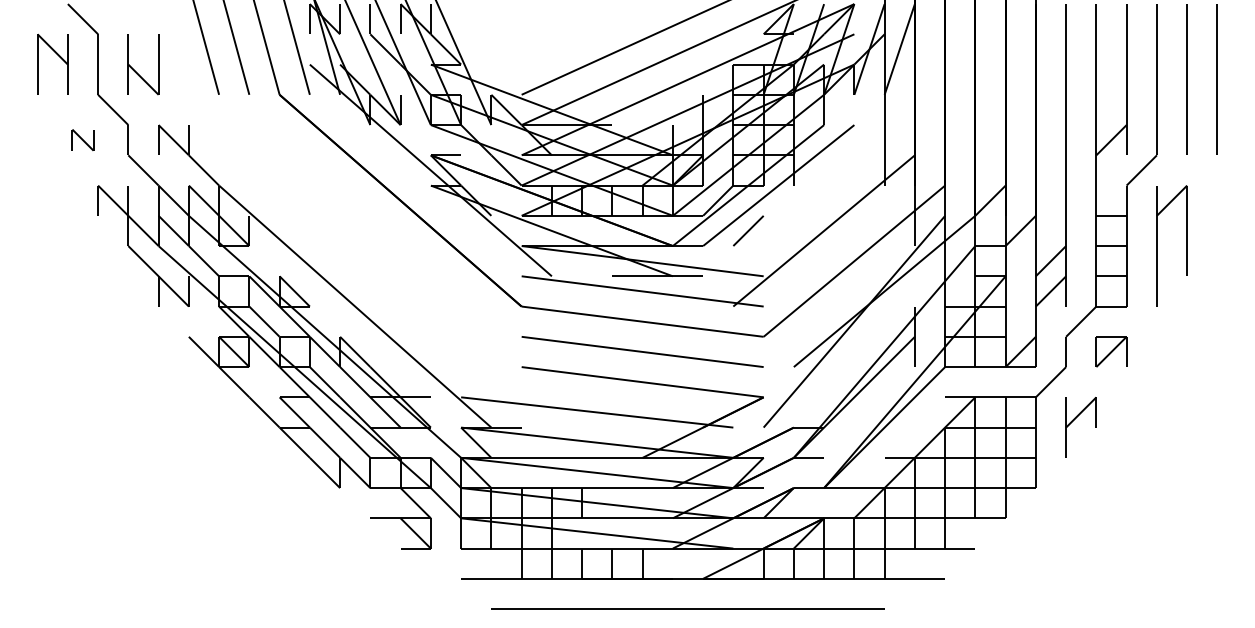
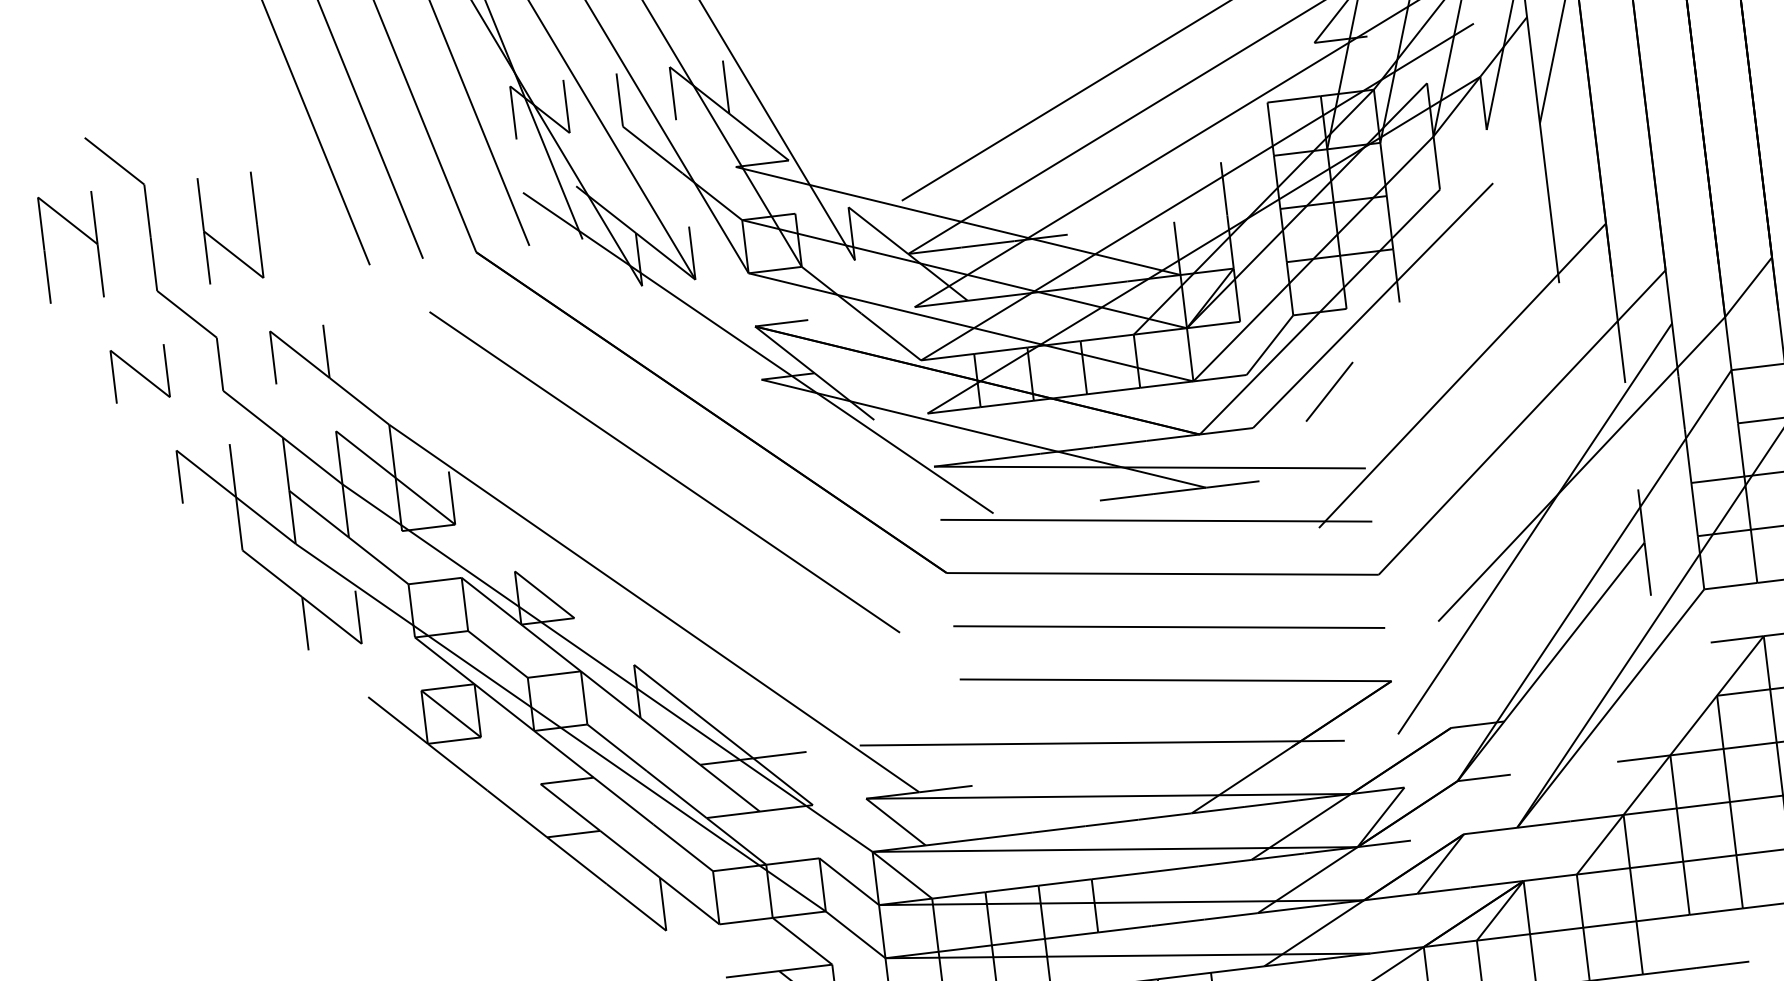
part: (82, 139) -> (139, 372), size x1.43
line: (370, 230) -> (664, 471), added

